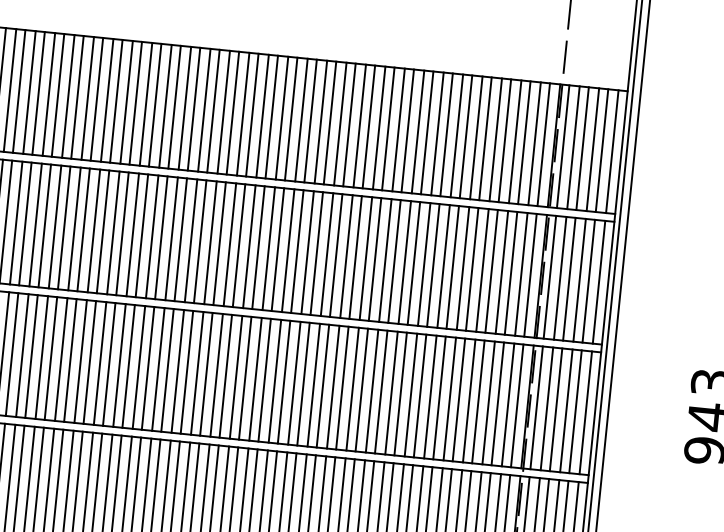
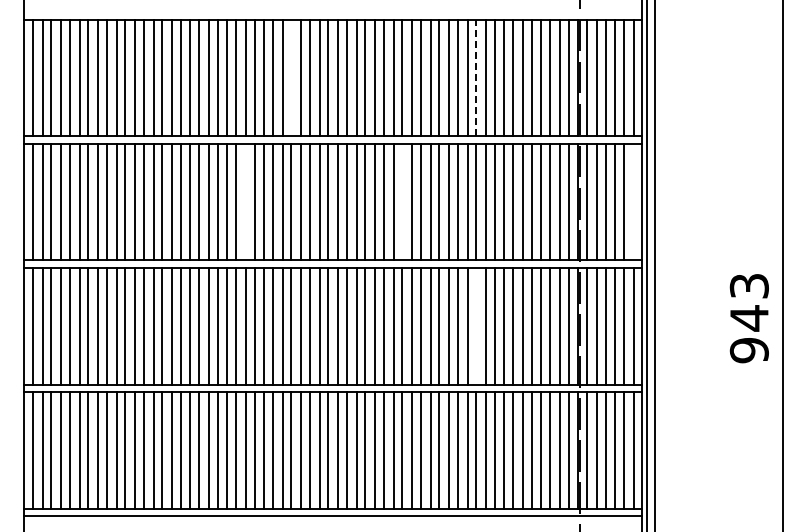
line: (252, 114) -> (291, 77), removed
line: (446, 134) -> (476, 77), solid -> dashed
line: (190, 240) -> (245, 201), removed
line: (355, 256) -> (402, 201), removed
line: (598, 281) -> (633, 201), removed
line: (420, 395) -> (476, 325), removed

